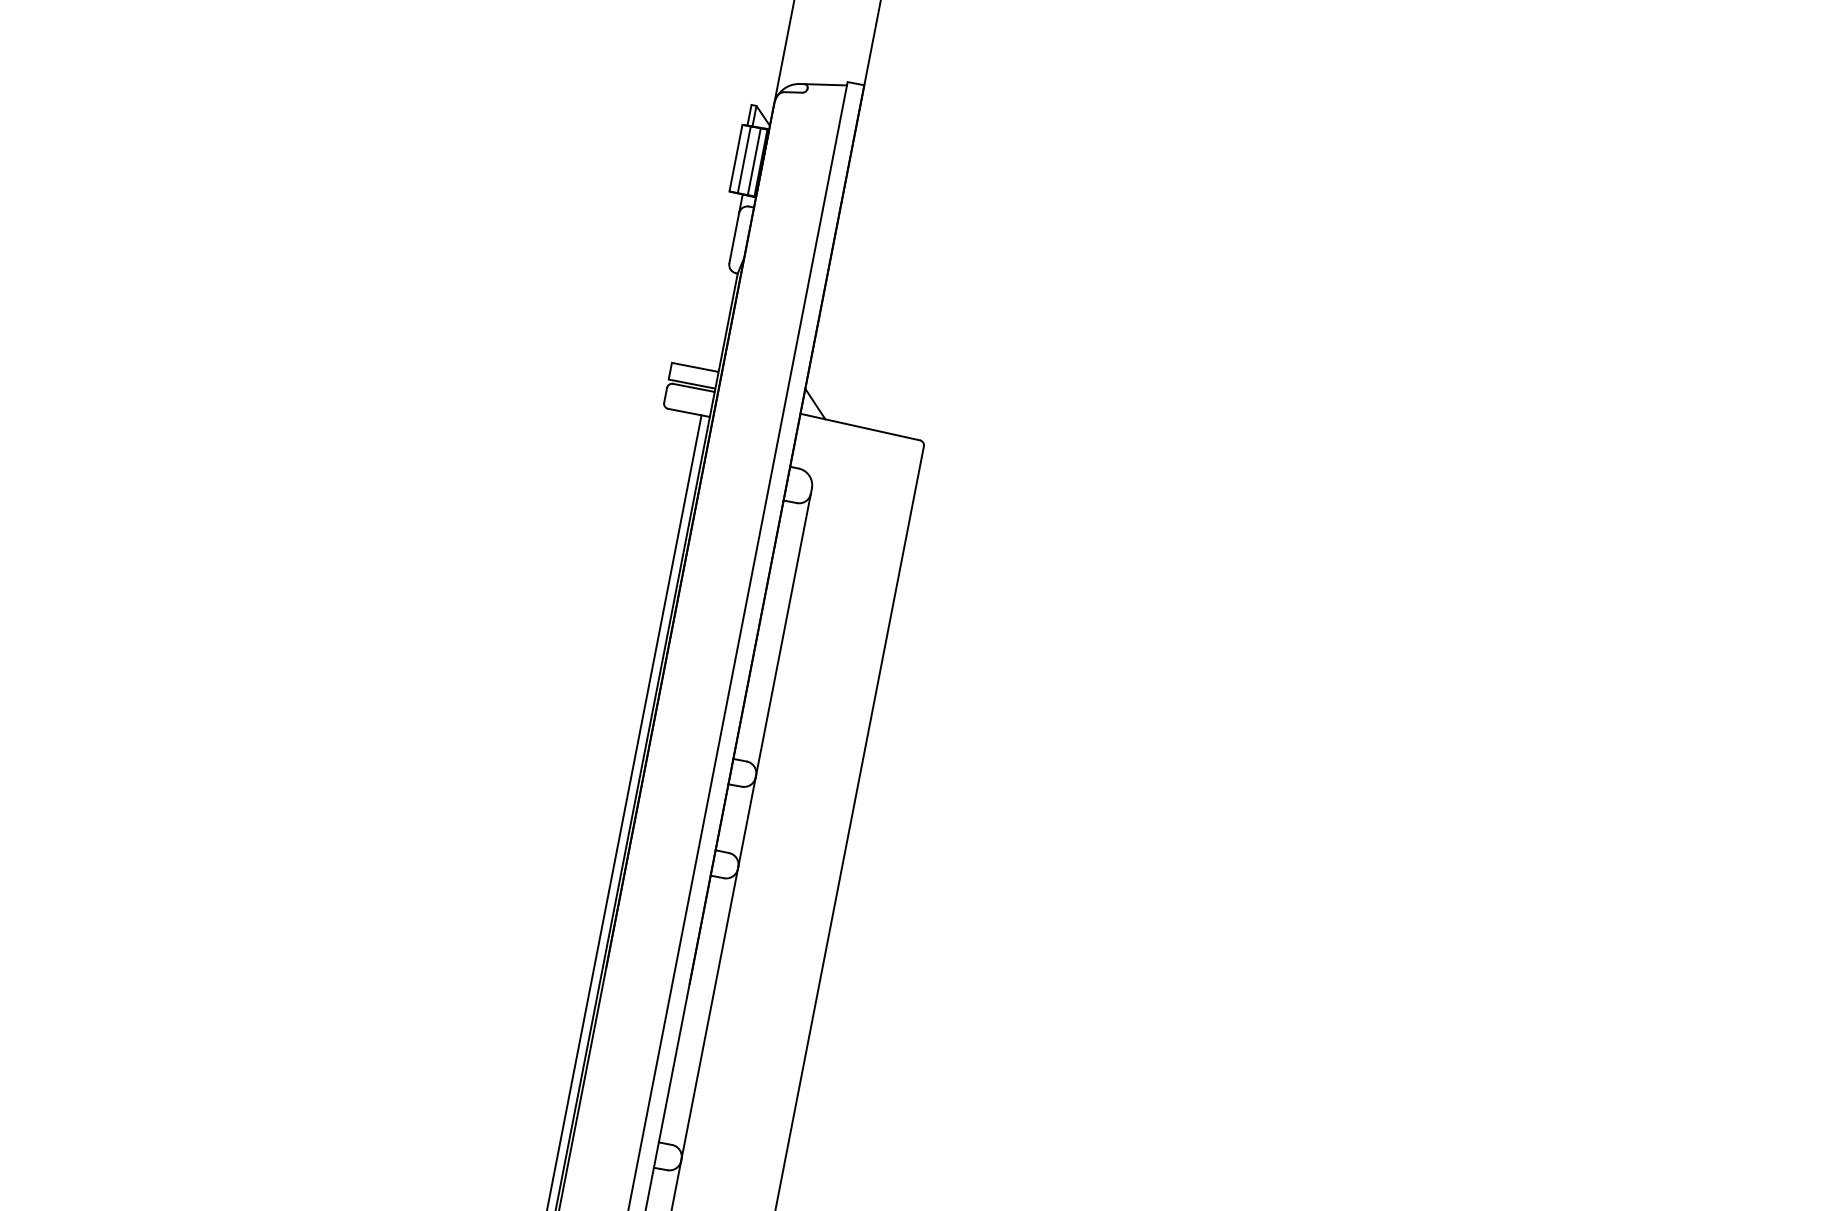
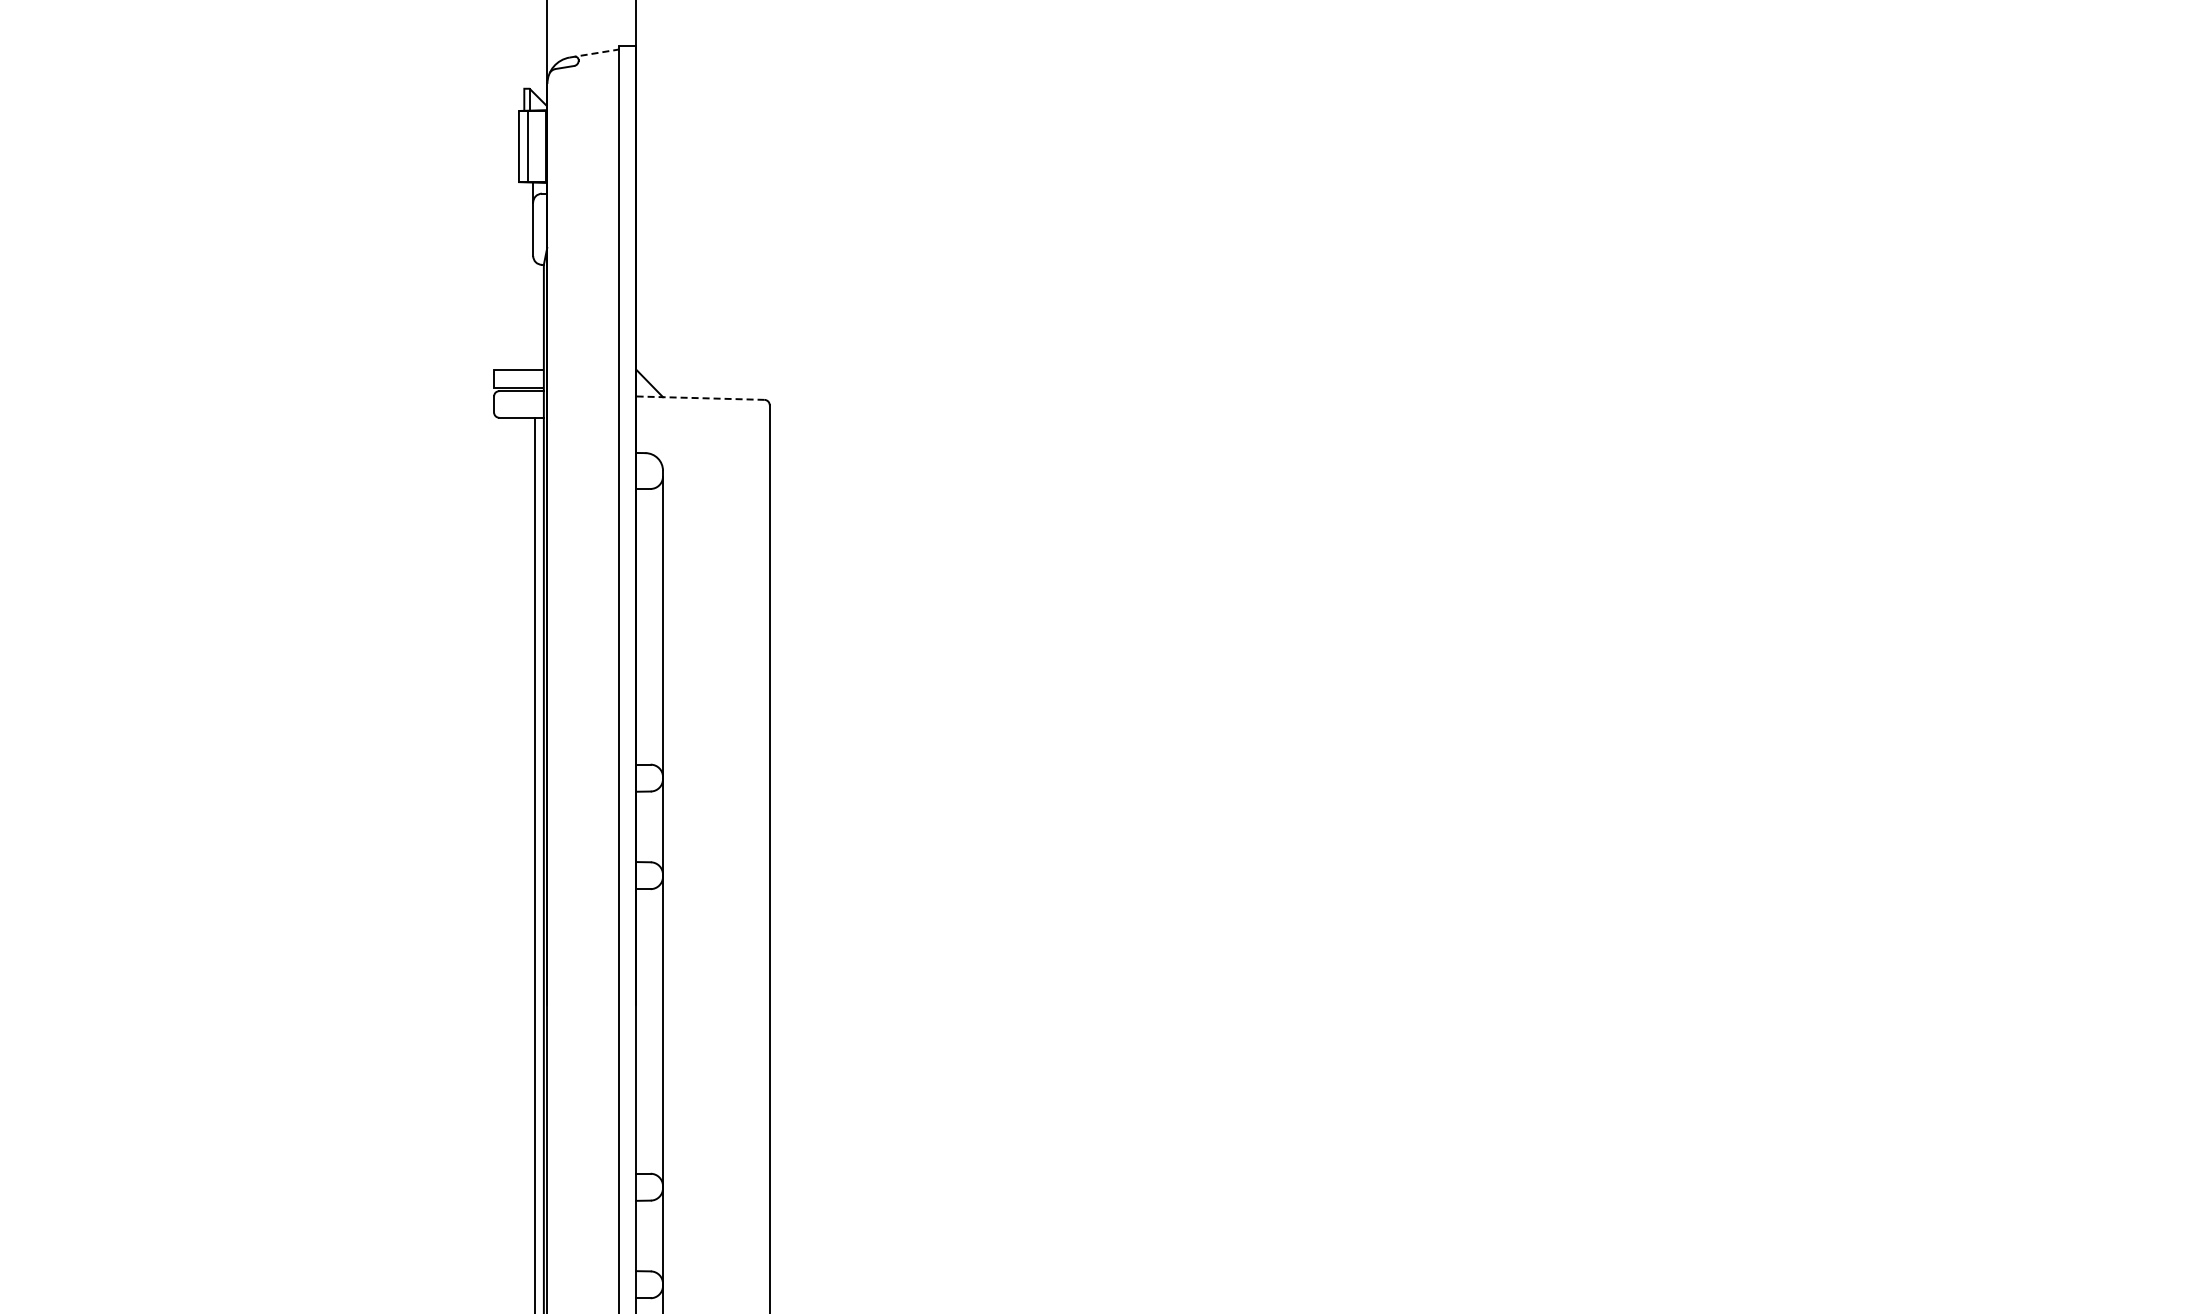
line: (823, 84) -> (594, 53), solid -> dashed
line: (754, 161) -> (538, 146), removed
line: (859, 427) -> (699, 398), solid -> dashed

